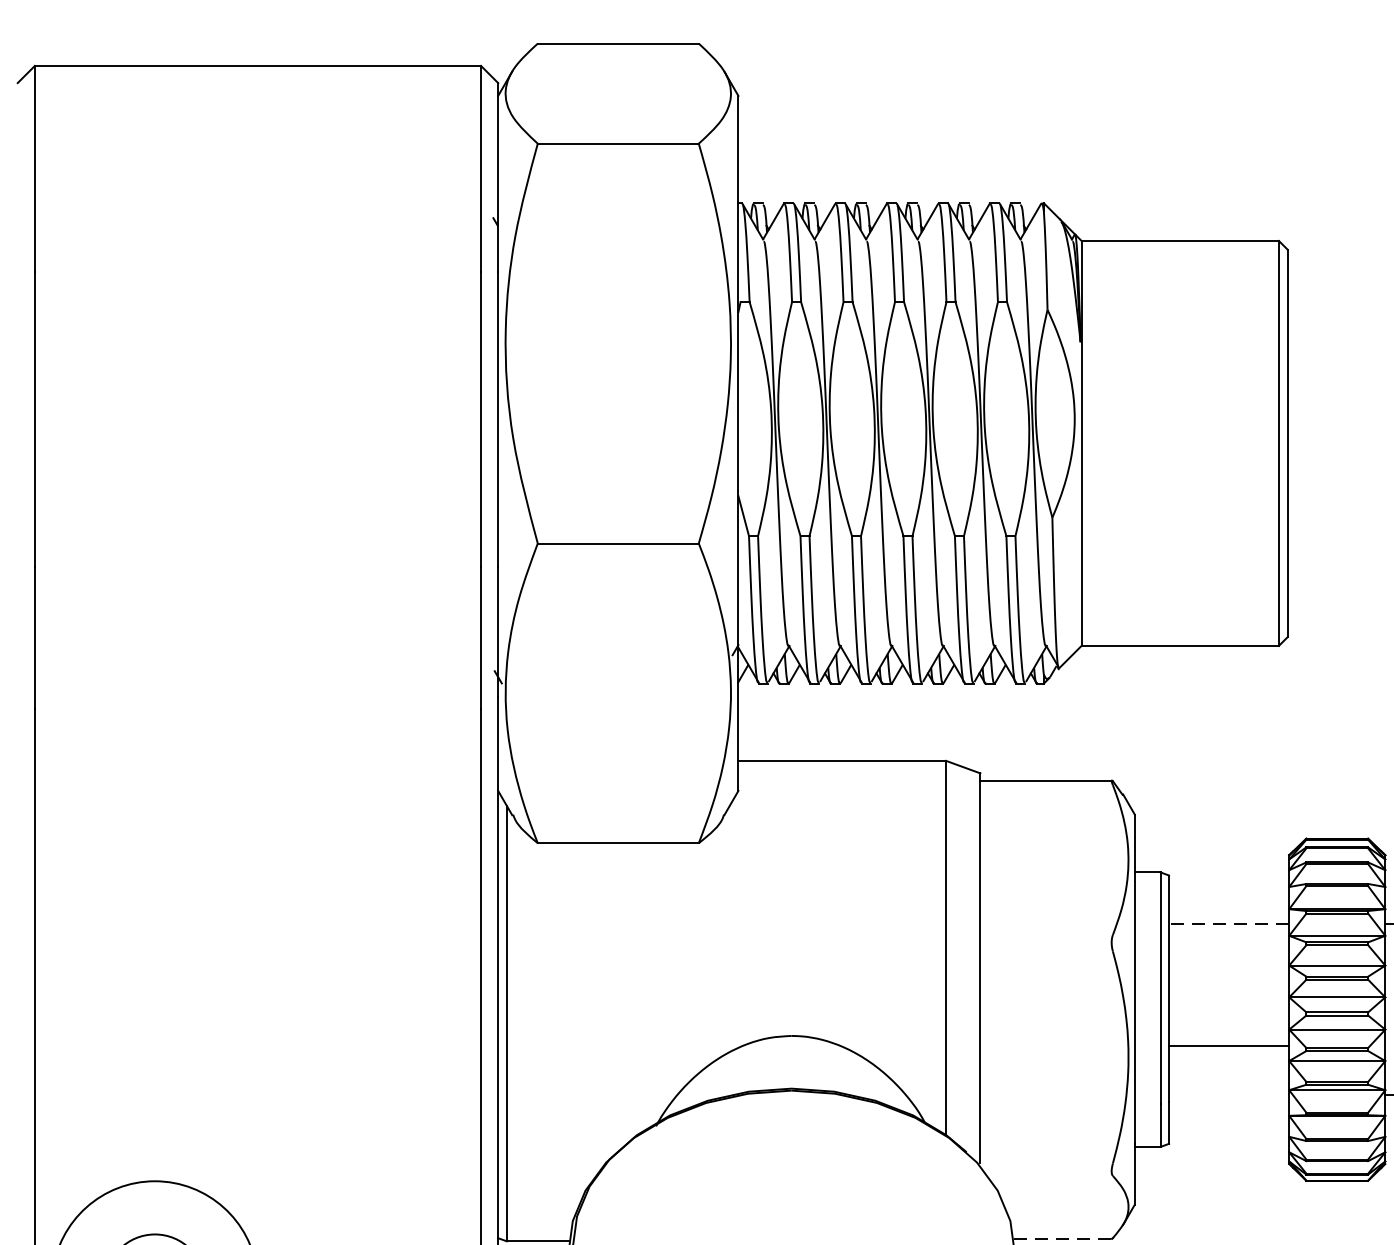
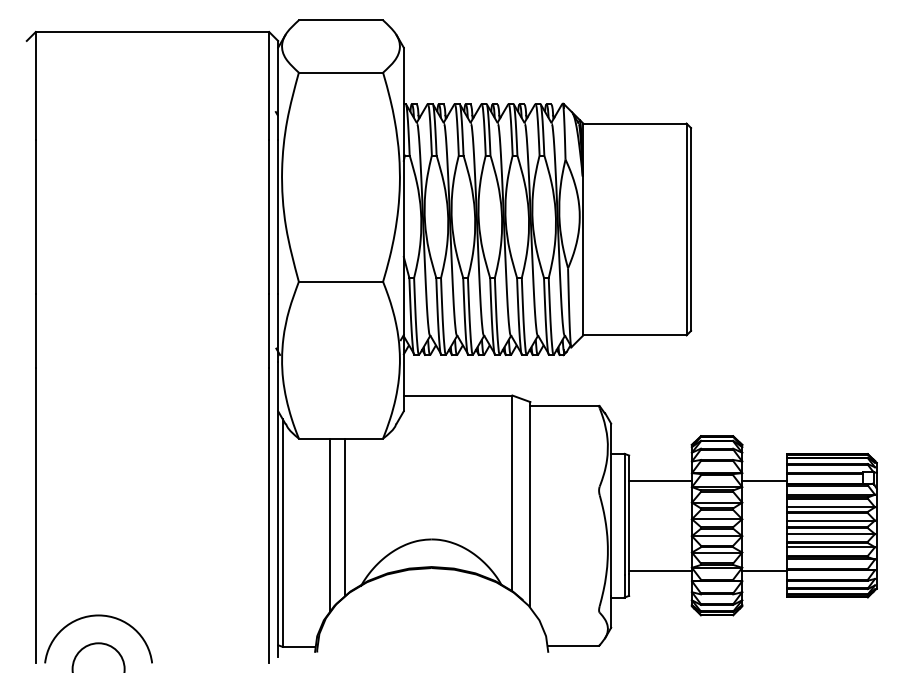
line: (1229, 923) -> (660, 480), dashed -> solid
line: (626, 992) -> (345, 516), added
line: (596, 1009) -> (329, 525), added
line: (1229, 1045) -> (660, 570), moved
line: (1062, 1238) -> (573, 645), dashed -> solid

